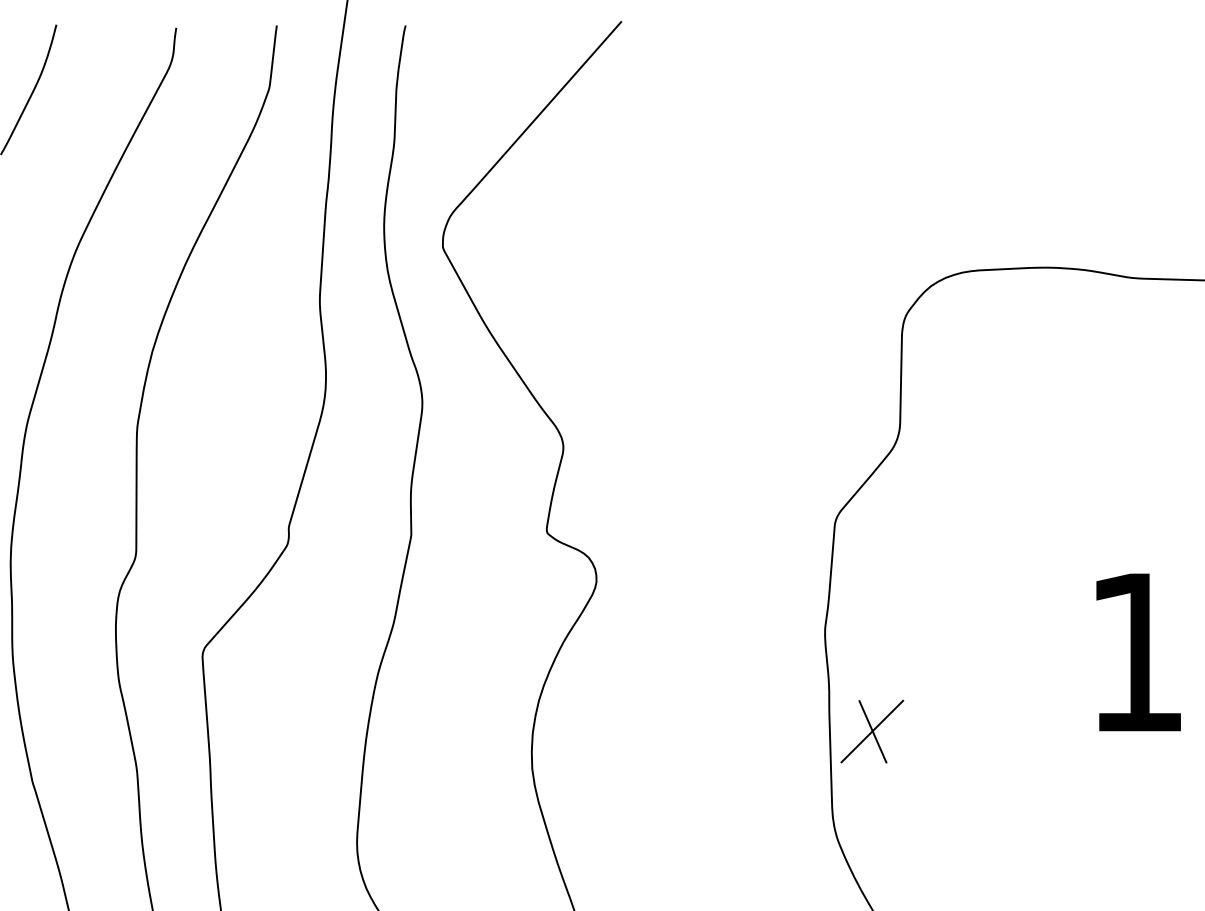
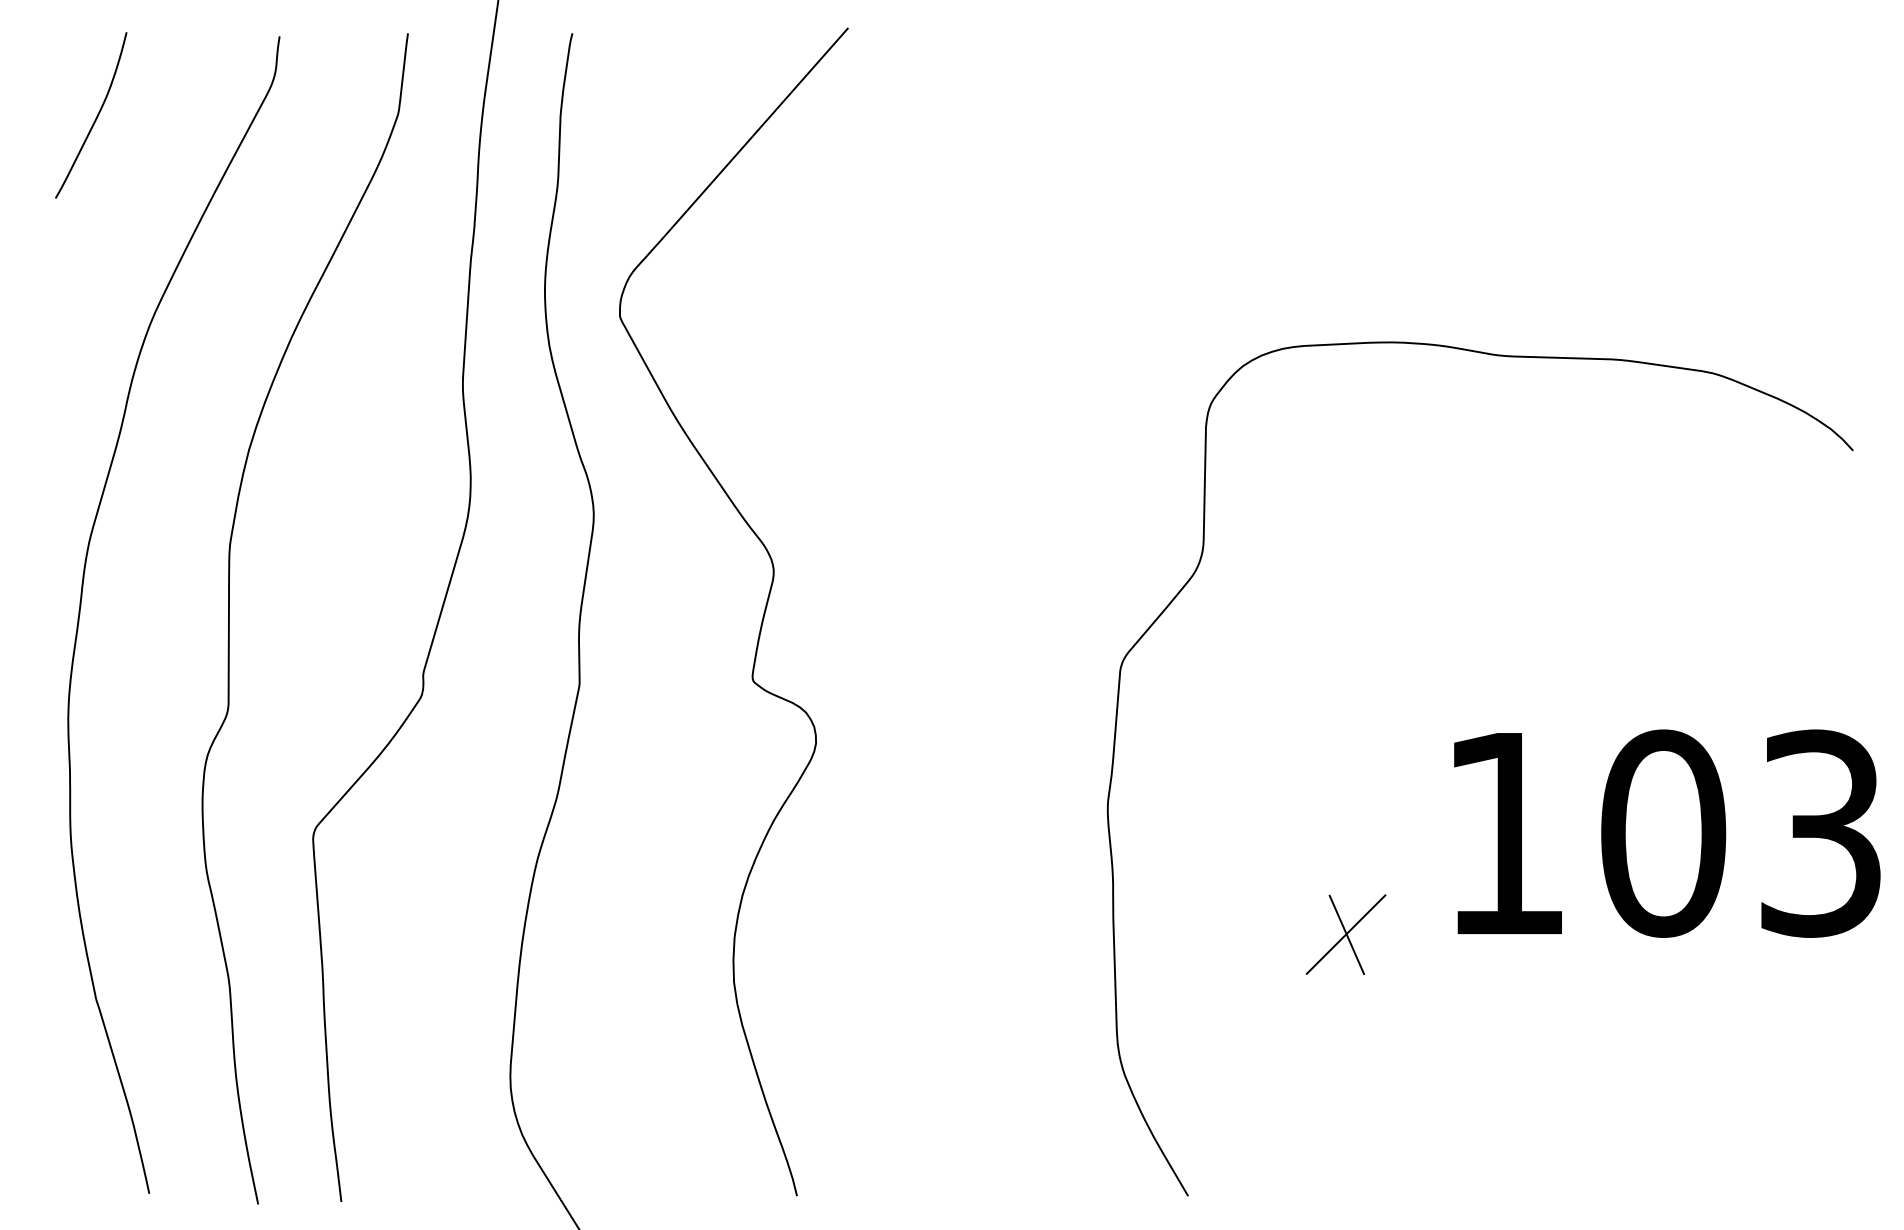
part: (871, 731) -> (1345, 934), moved

